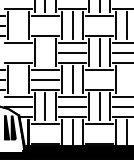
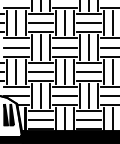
line: (18, 25) -> (16, 23), added
line: (45, 25) -> (40, 23), added
line: (99, 25) -> (89, 23), added
line: (18, 52) -> (16, 47), added
line: (45, 52) -> (40, 47), added
line: (18, 79) -> (16, 71), added
line: (99, 79) -> (89, 71), added
line: (126, 79) -> (113, 71), added
line: (45, 134) -> (40, 120), added
line: (99, 134) -> (89, 120), added

